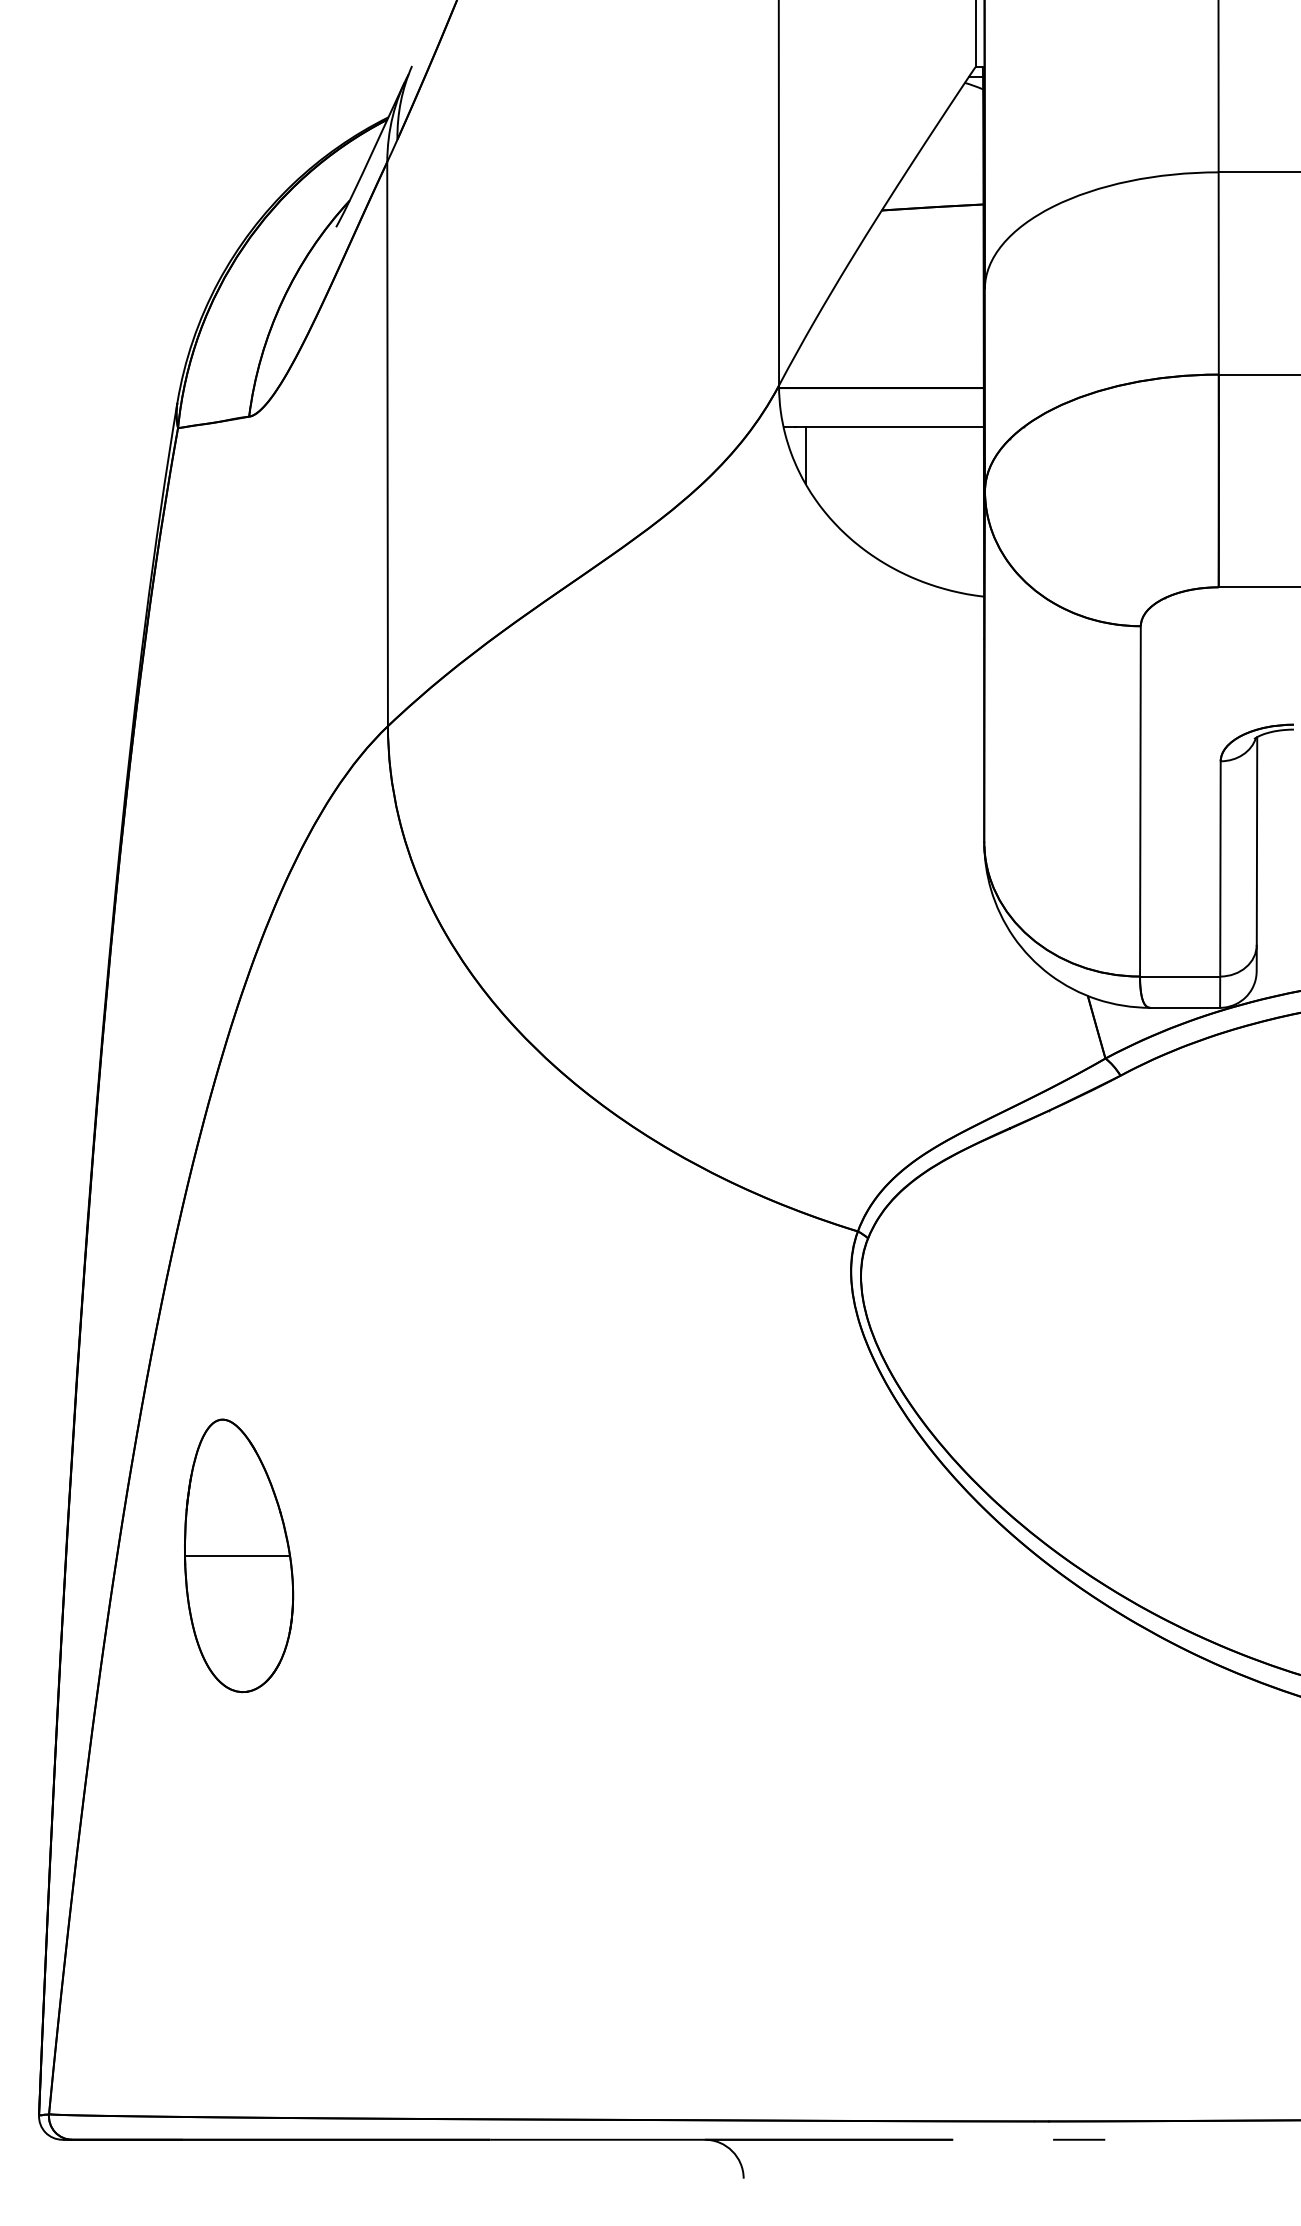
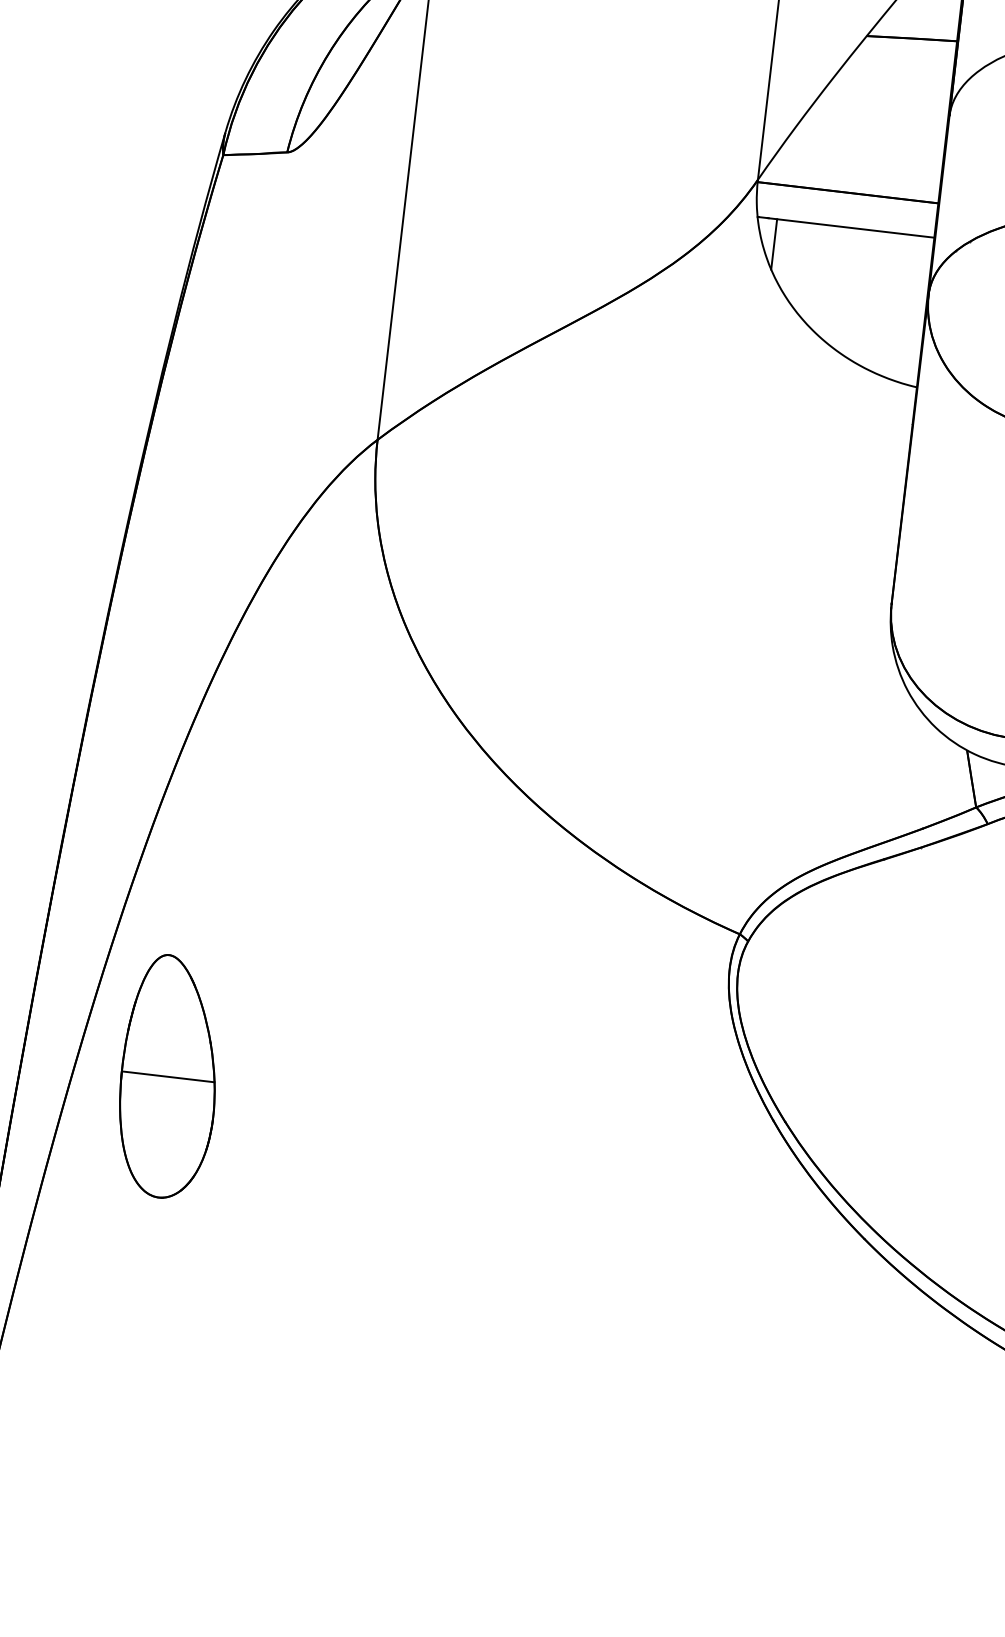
part: (239, 1555) -> (170, 1076), moved

